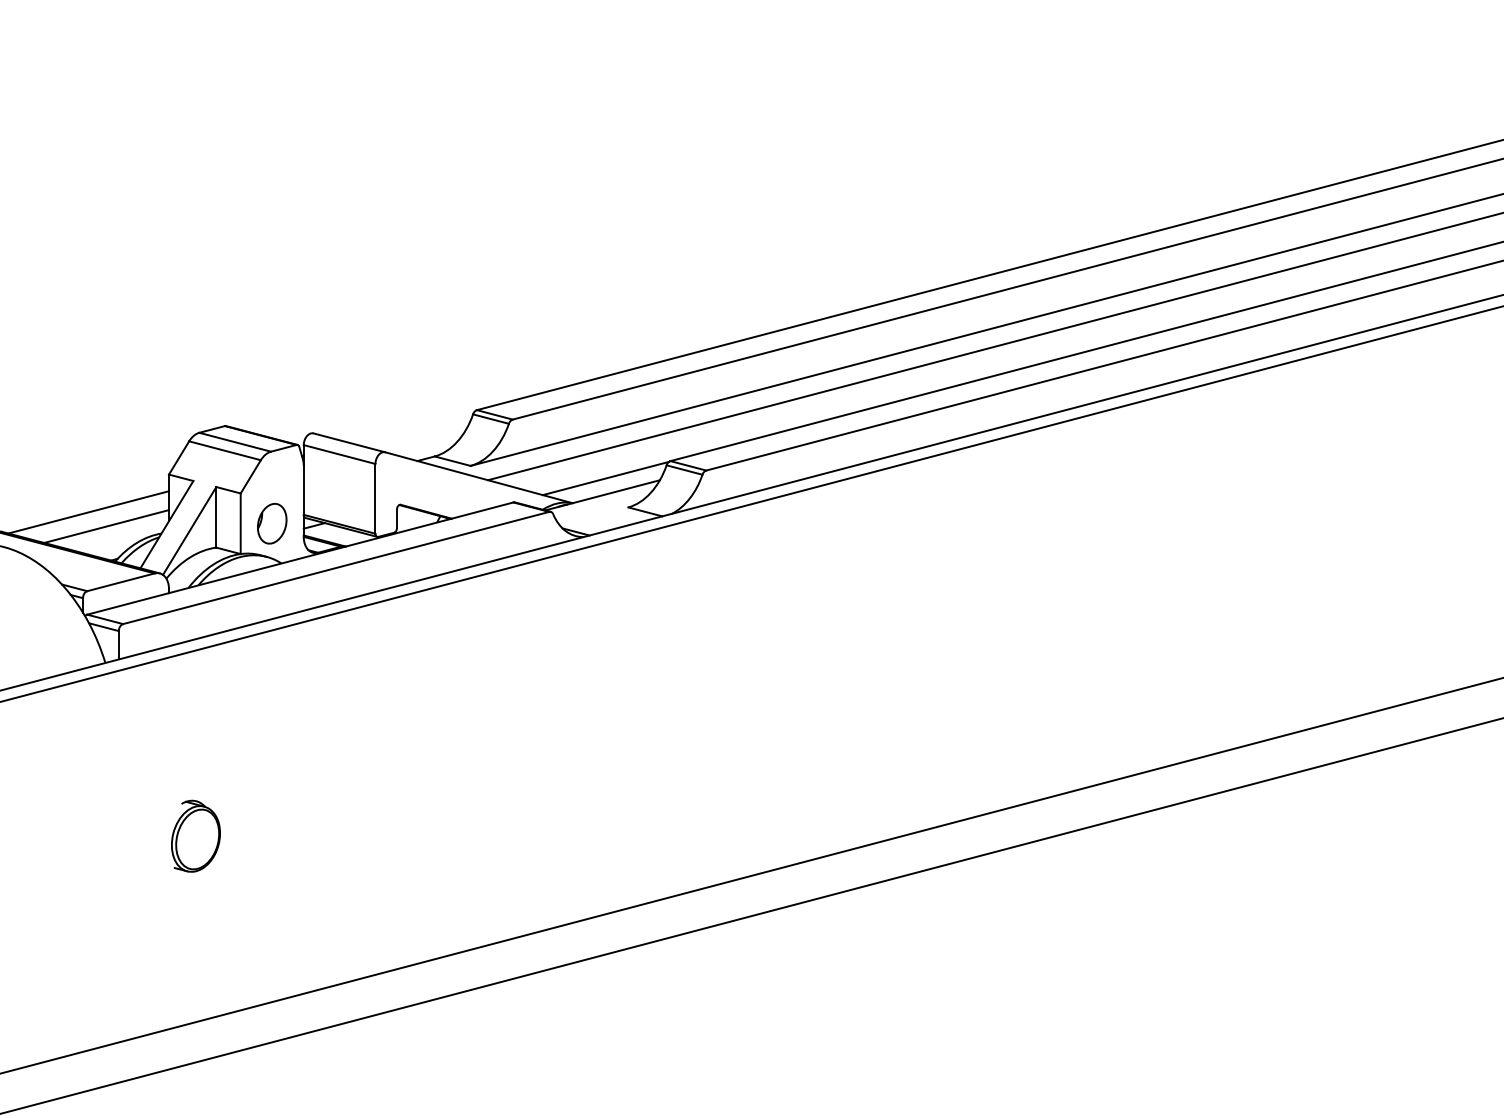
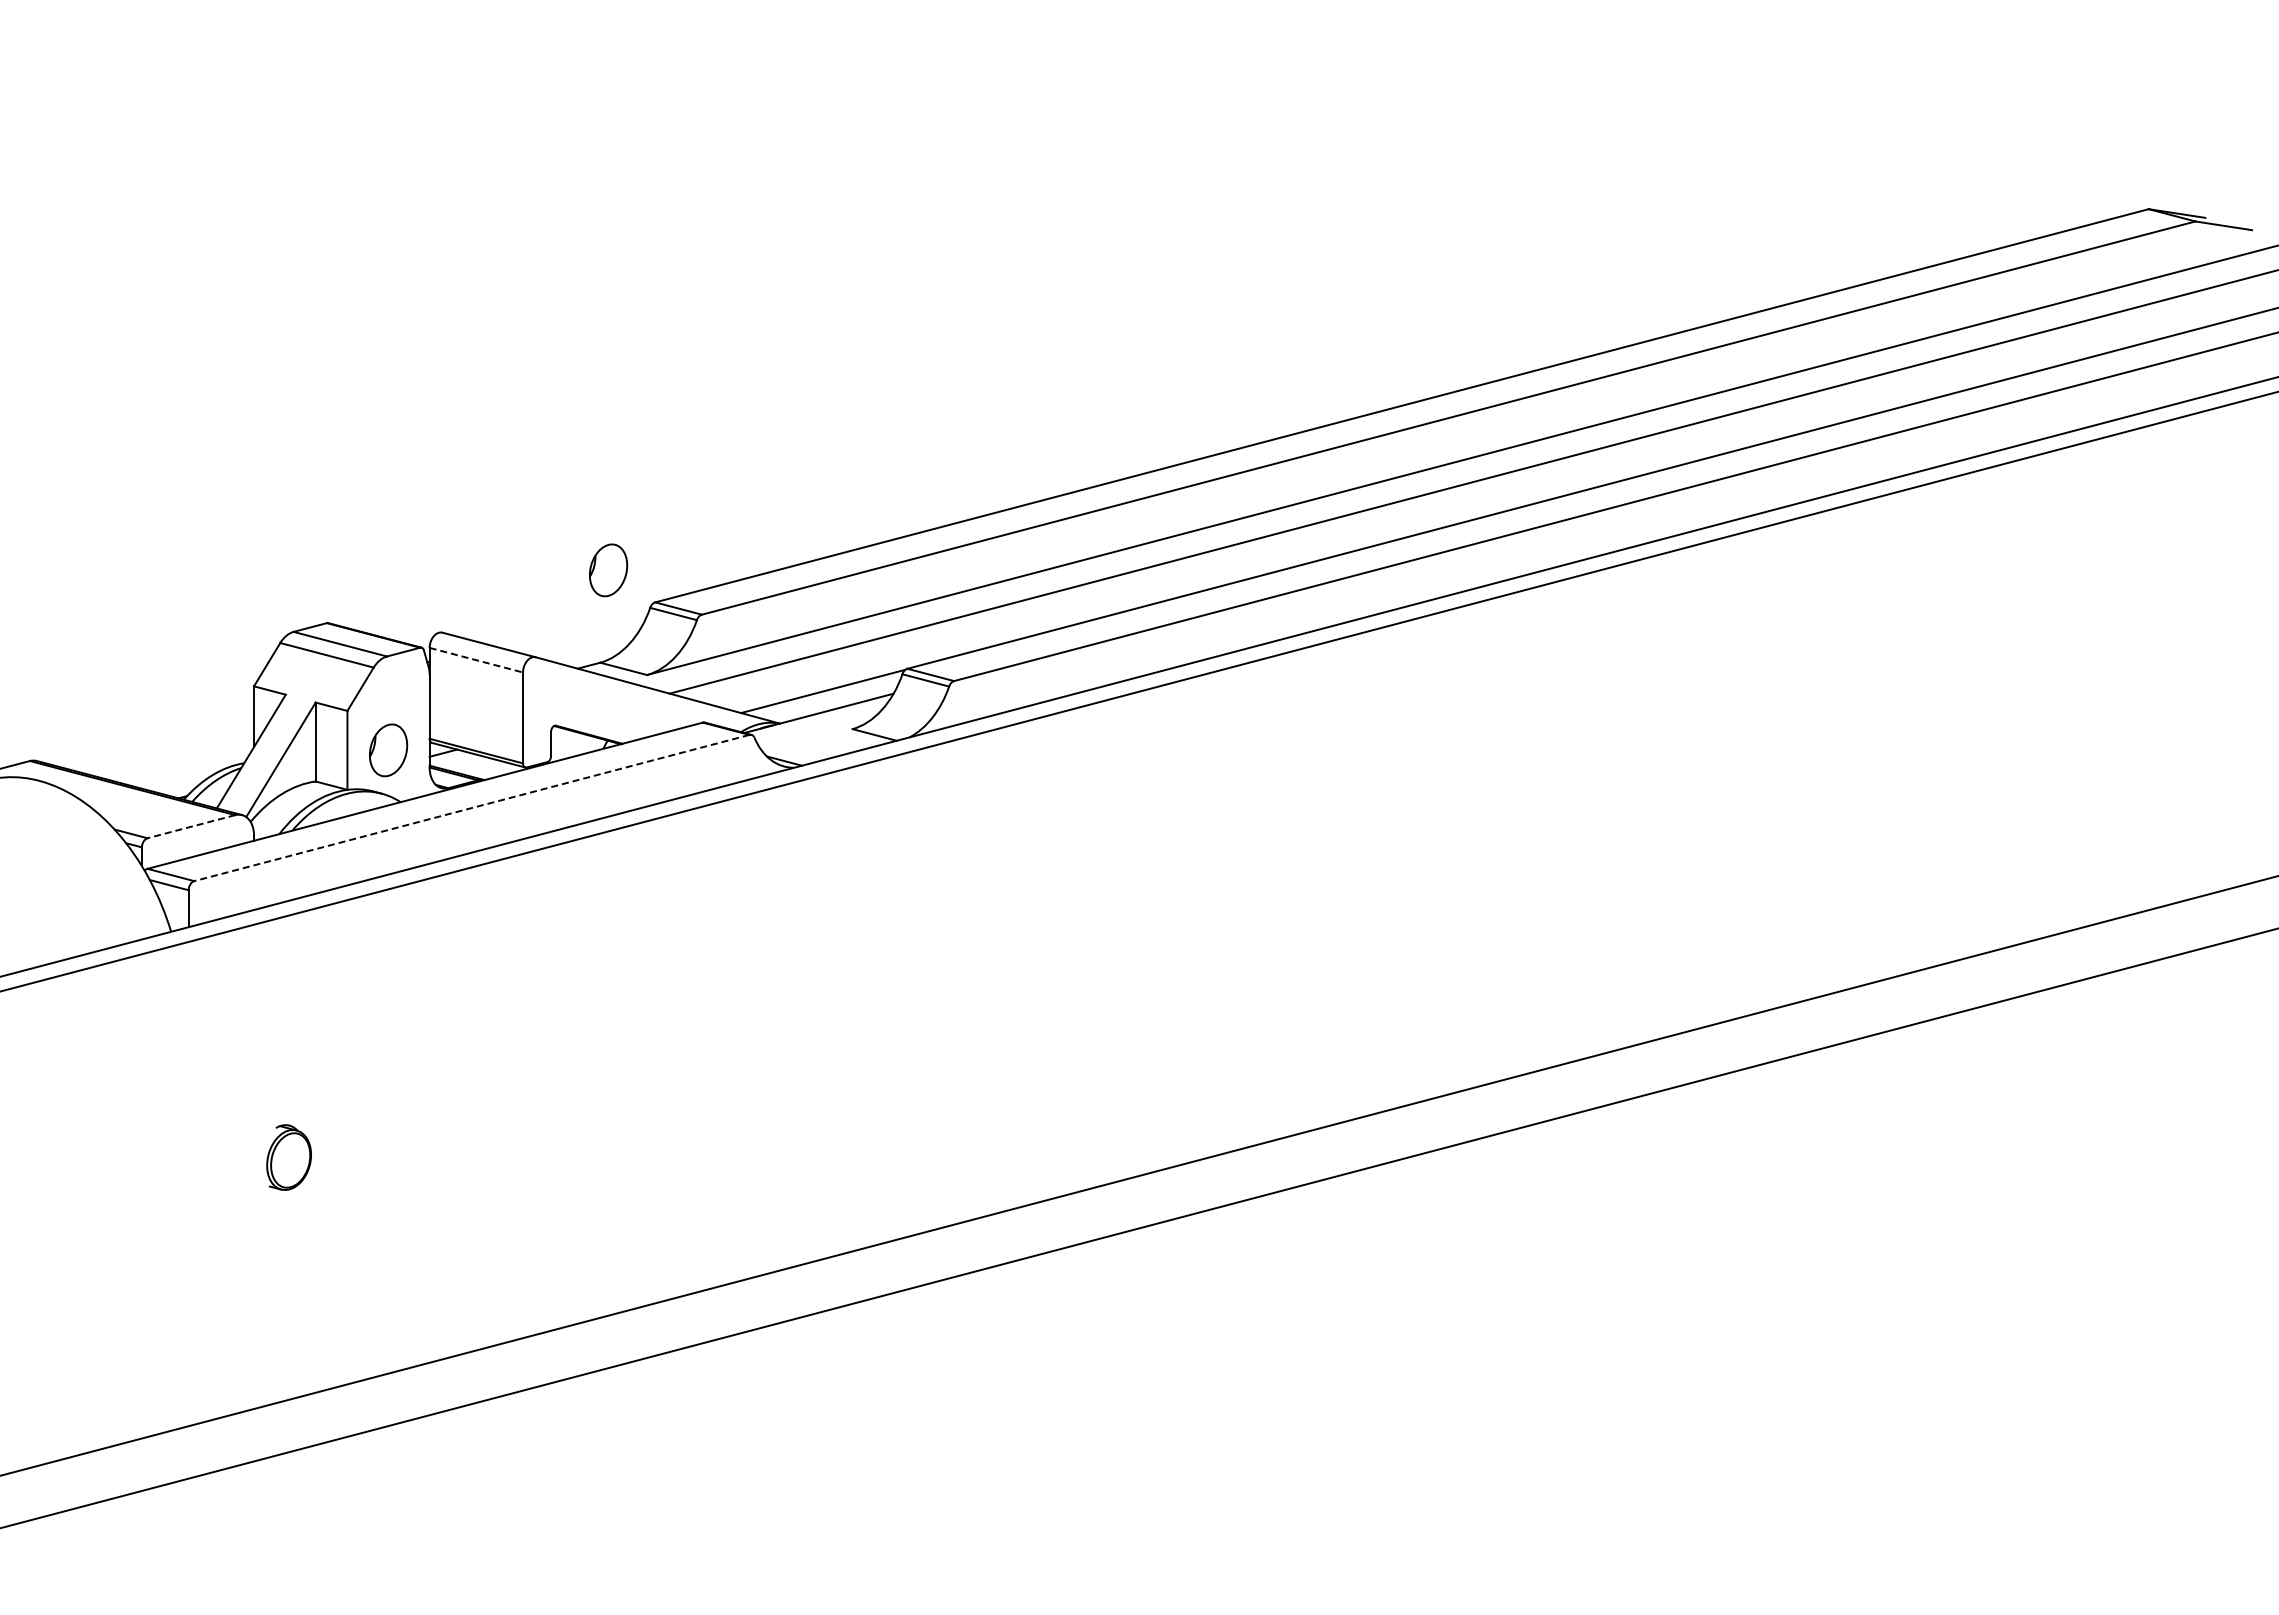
part: (441, 385) -> (608, 570), added
line: (339, 454) -> (476, 660), solid -> dashed
line: (88, 512) -> (149, 735), removed
line: (106, 526) -> (172, 753), removed
line: (335, 568) -> (471, 808), solid -> dashed
line: (120, 582) -> (190, 826), solid -> dashed
part: (195, 836) -> (288, 1157), size x0.7

